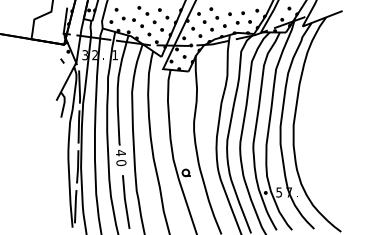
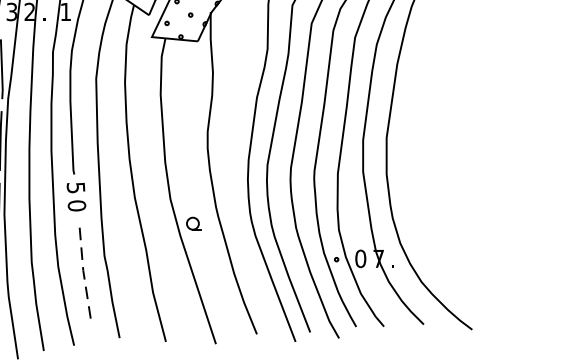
text: (120, 152) -> (75, 186), 4 -> 5
text: (279, 192) -> (361, 258), 5 -> 0
line: (125, 201) -> (84, 275), solid -> dashed

